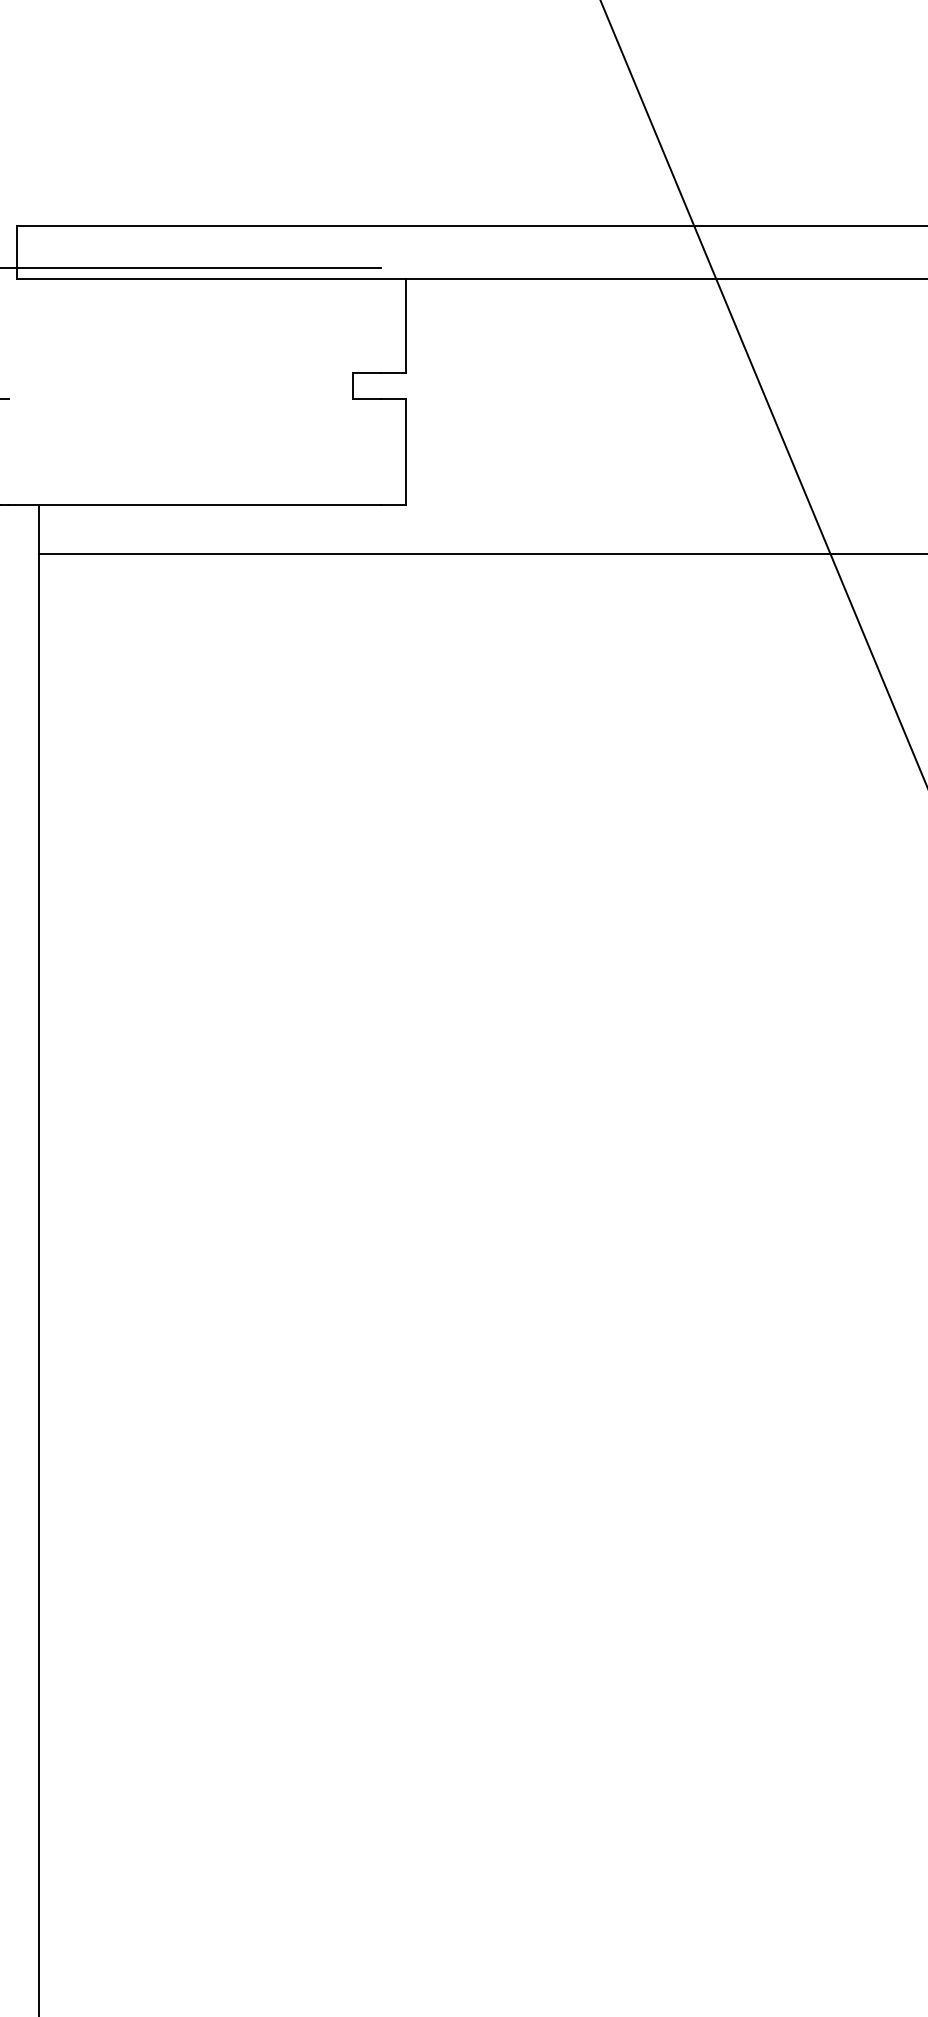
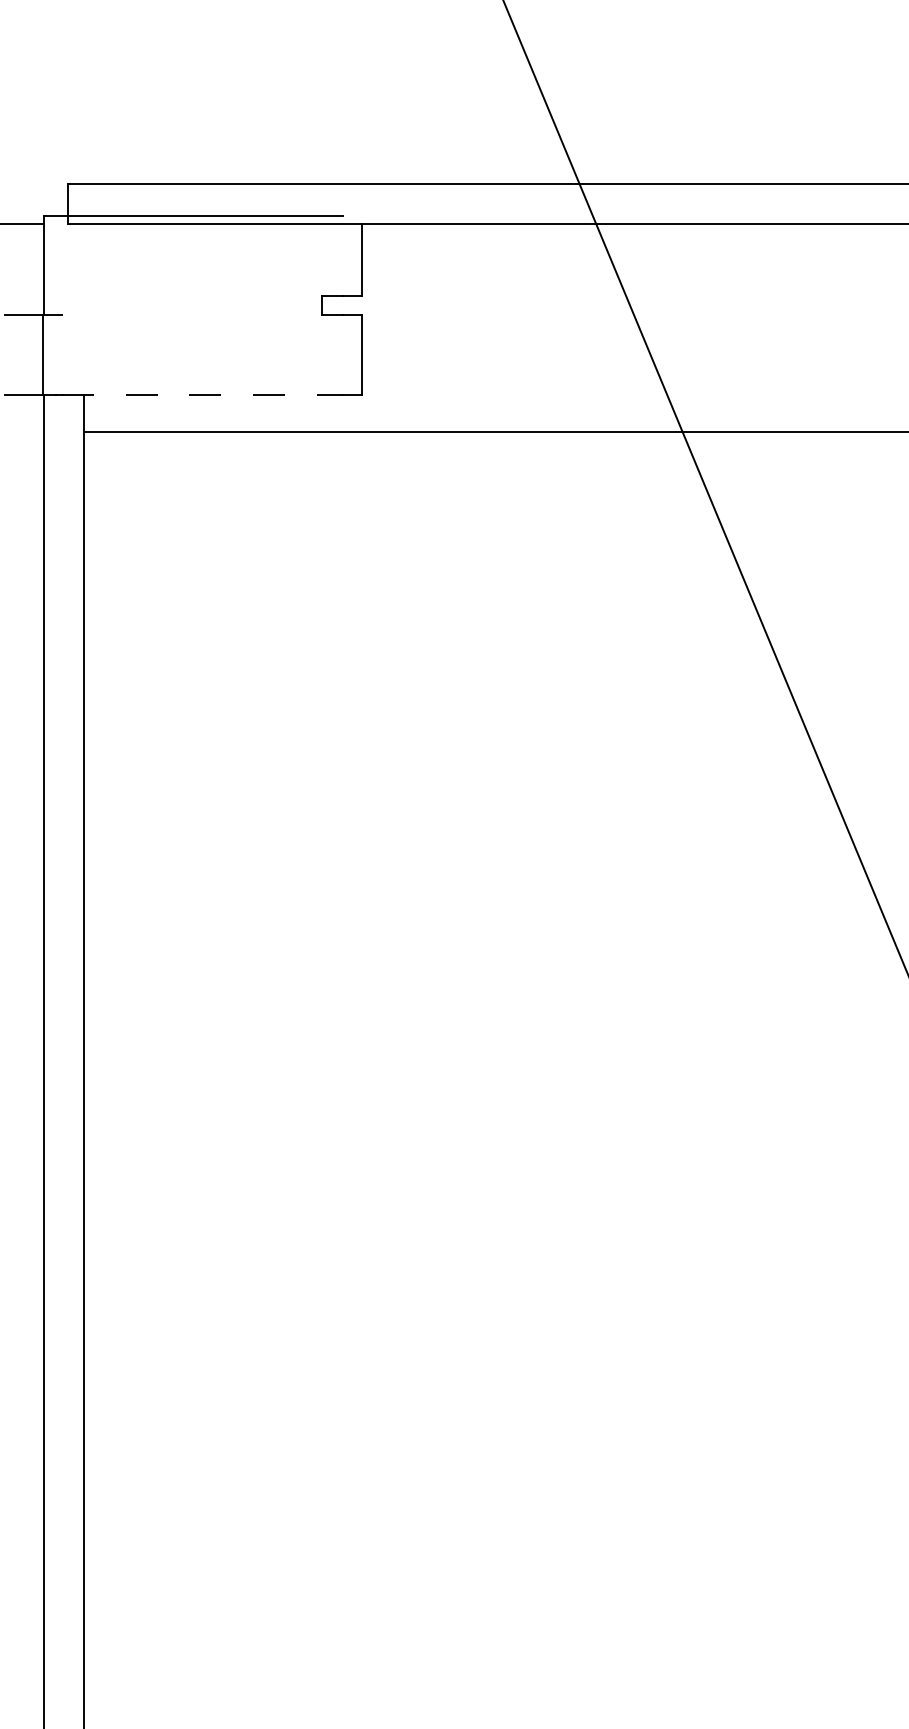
line: (195, 504) -> (202, 394), solid -> dashed

